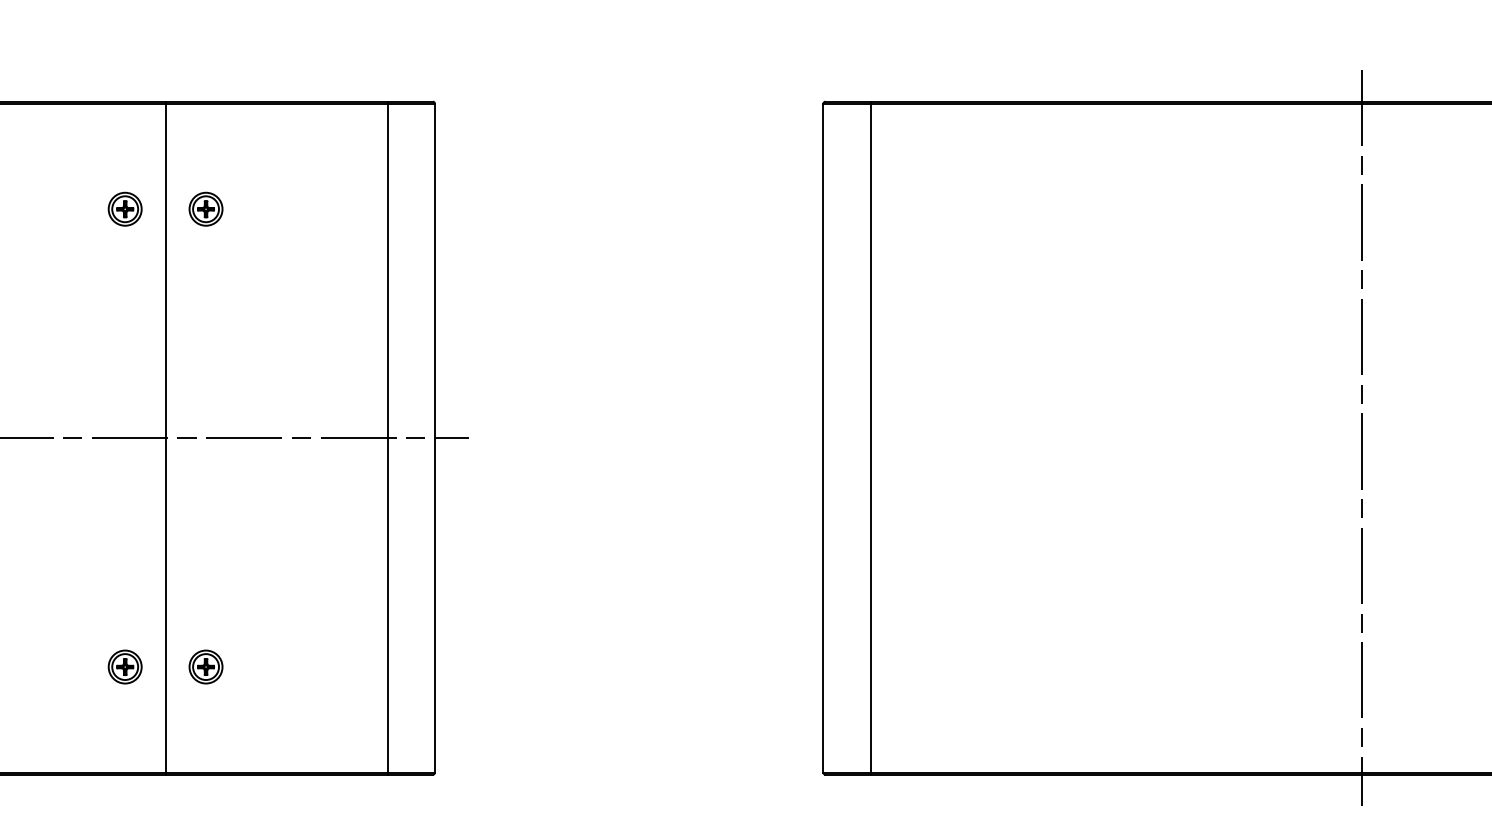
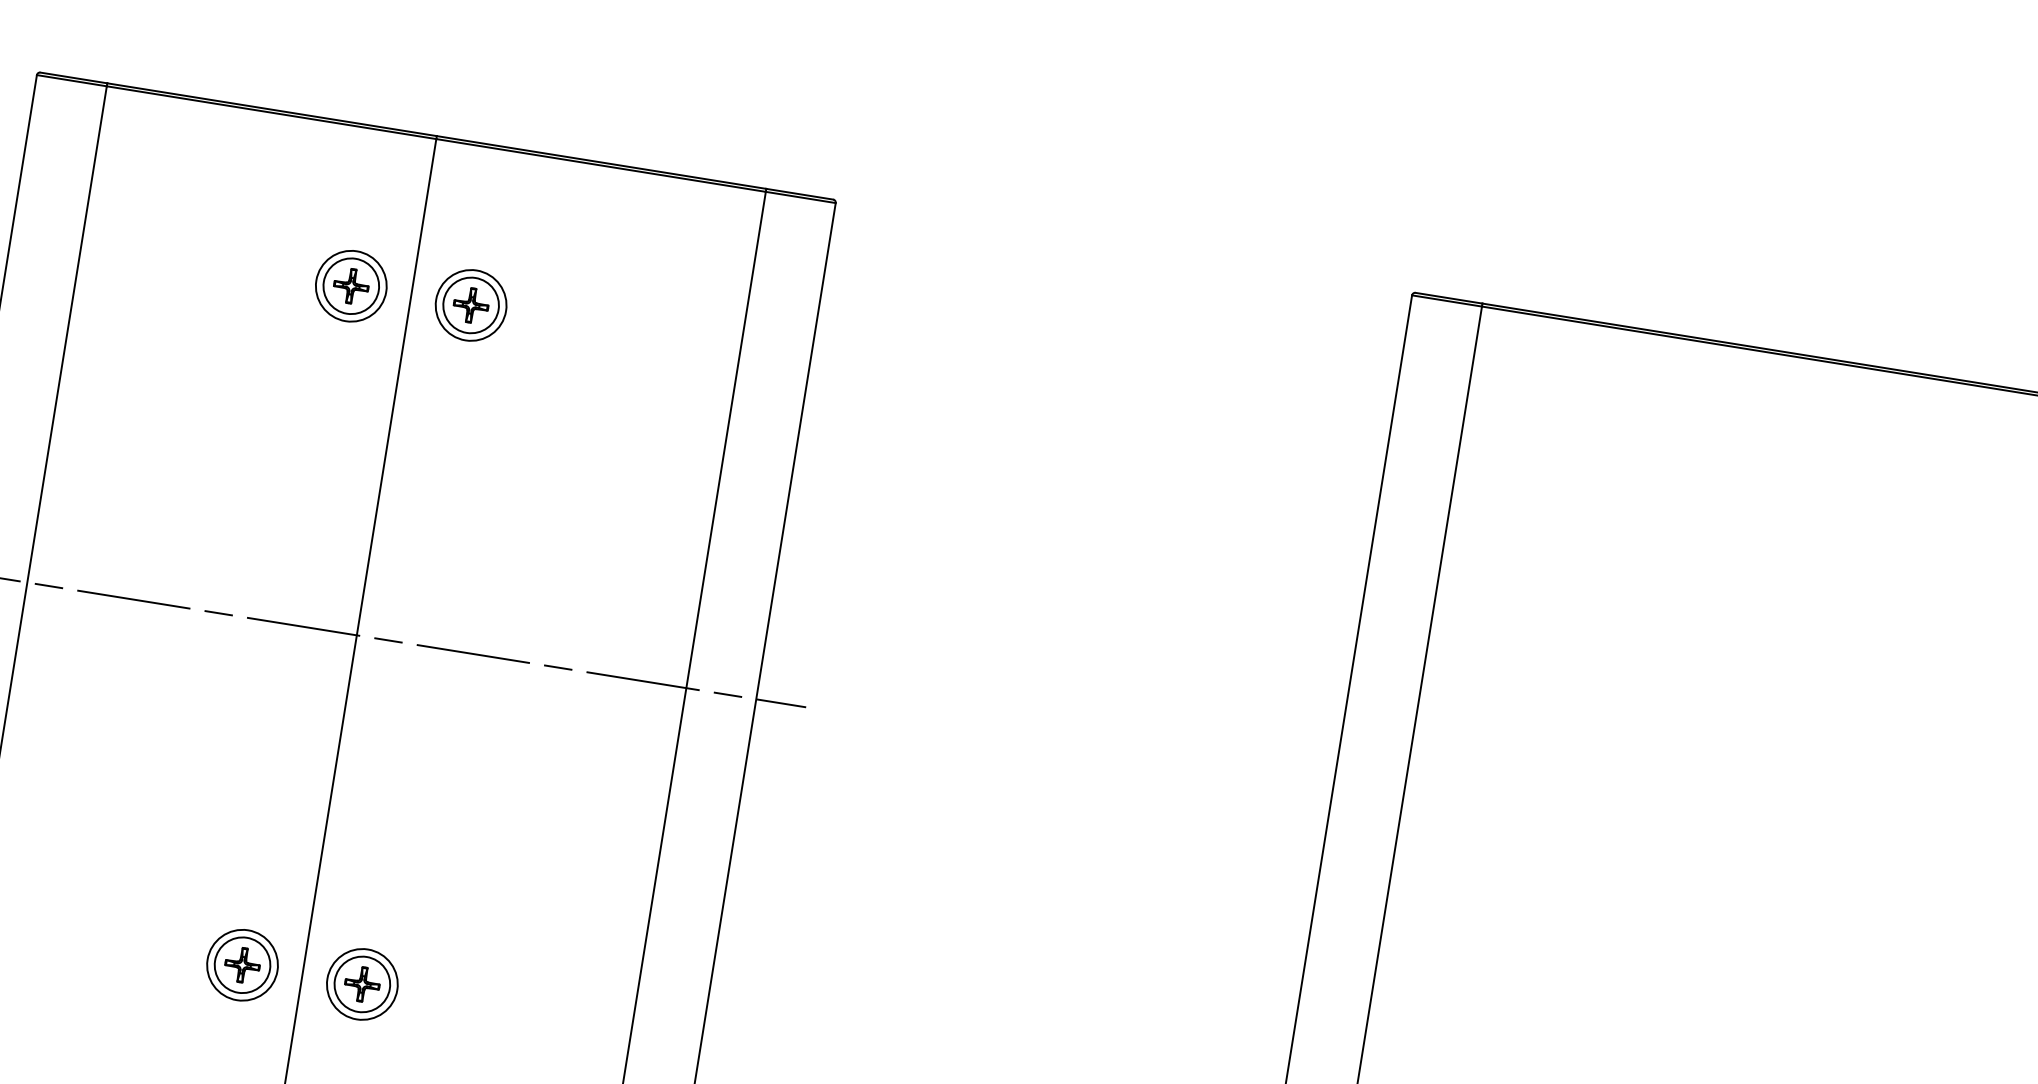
part: (124, 208) -> (350, 284), size x1.43
part: (205, 208) -> (470, 304), size x1.43
part: (124, 666) -> (241, 964), size x1.43
part: (205, 666) -> (361, 983), size x1.43

